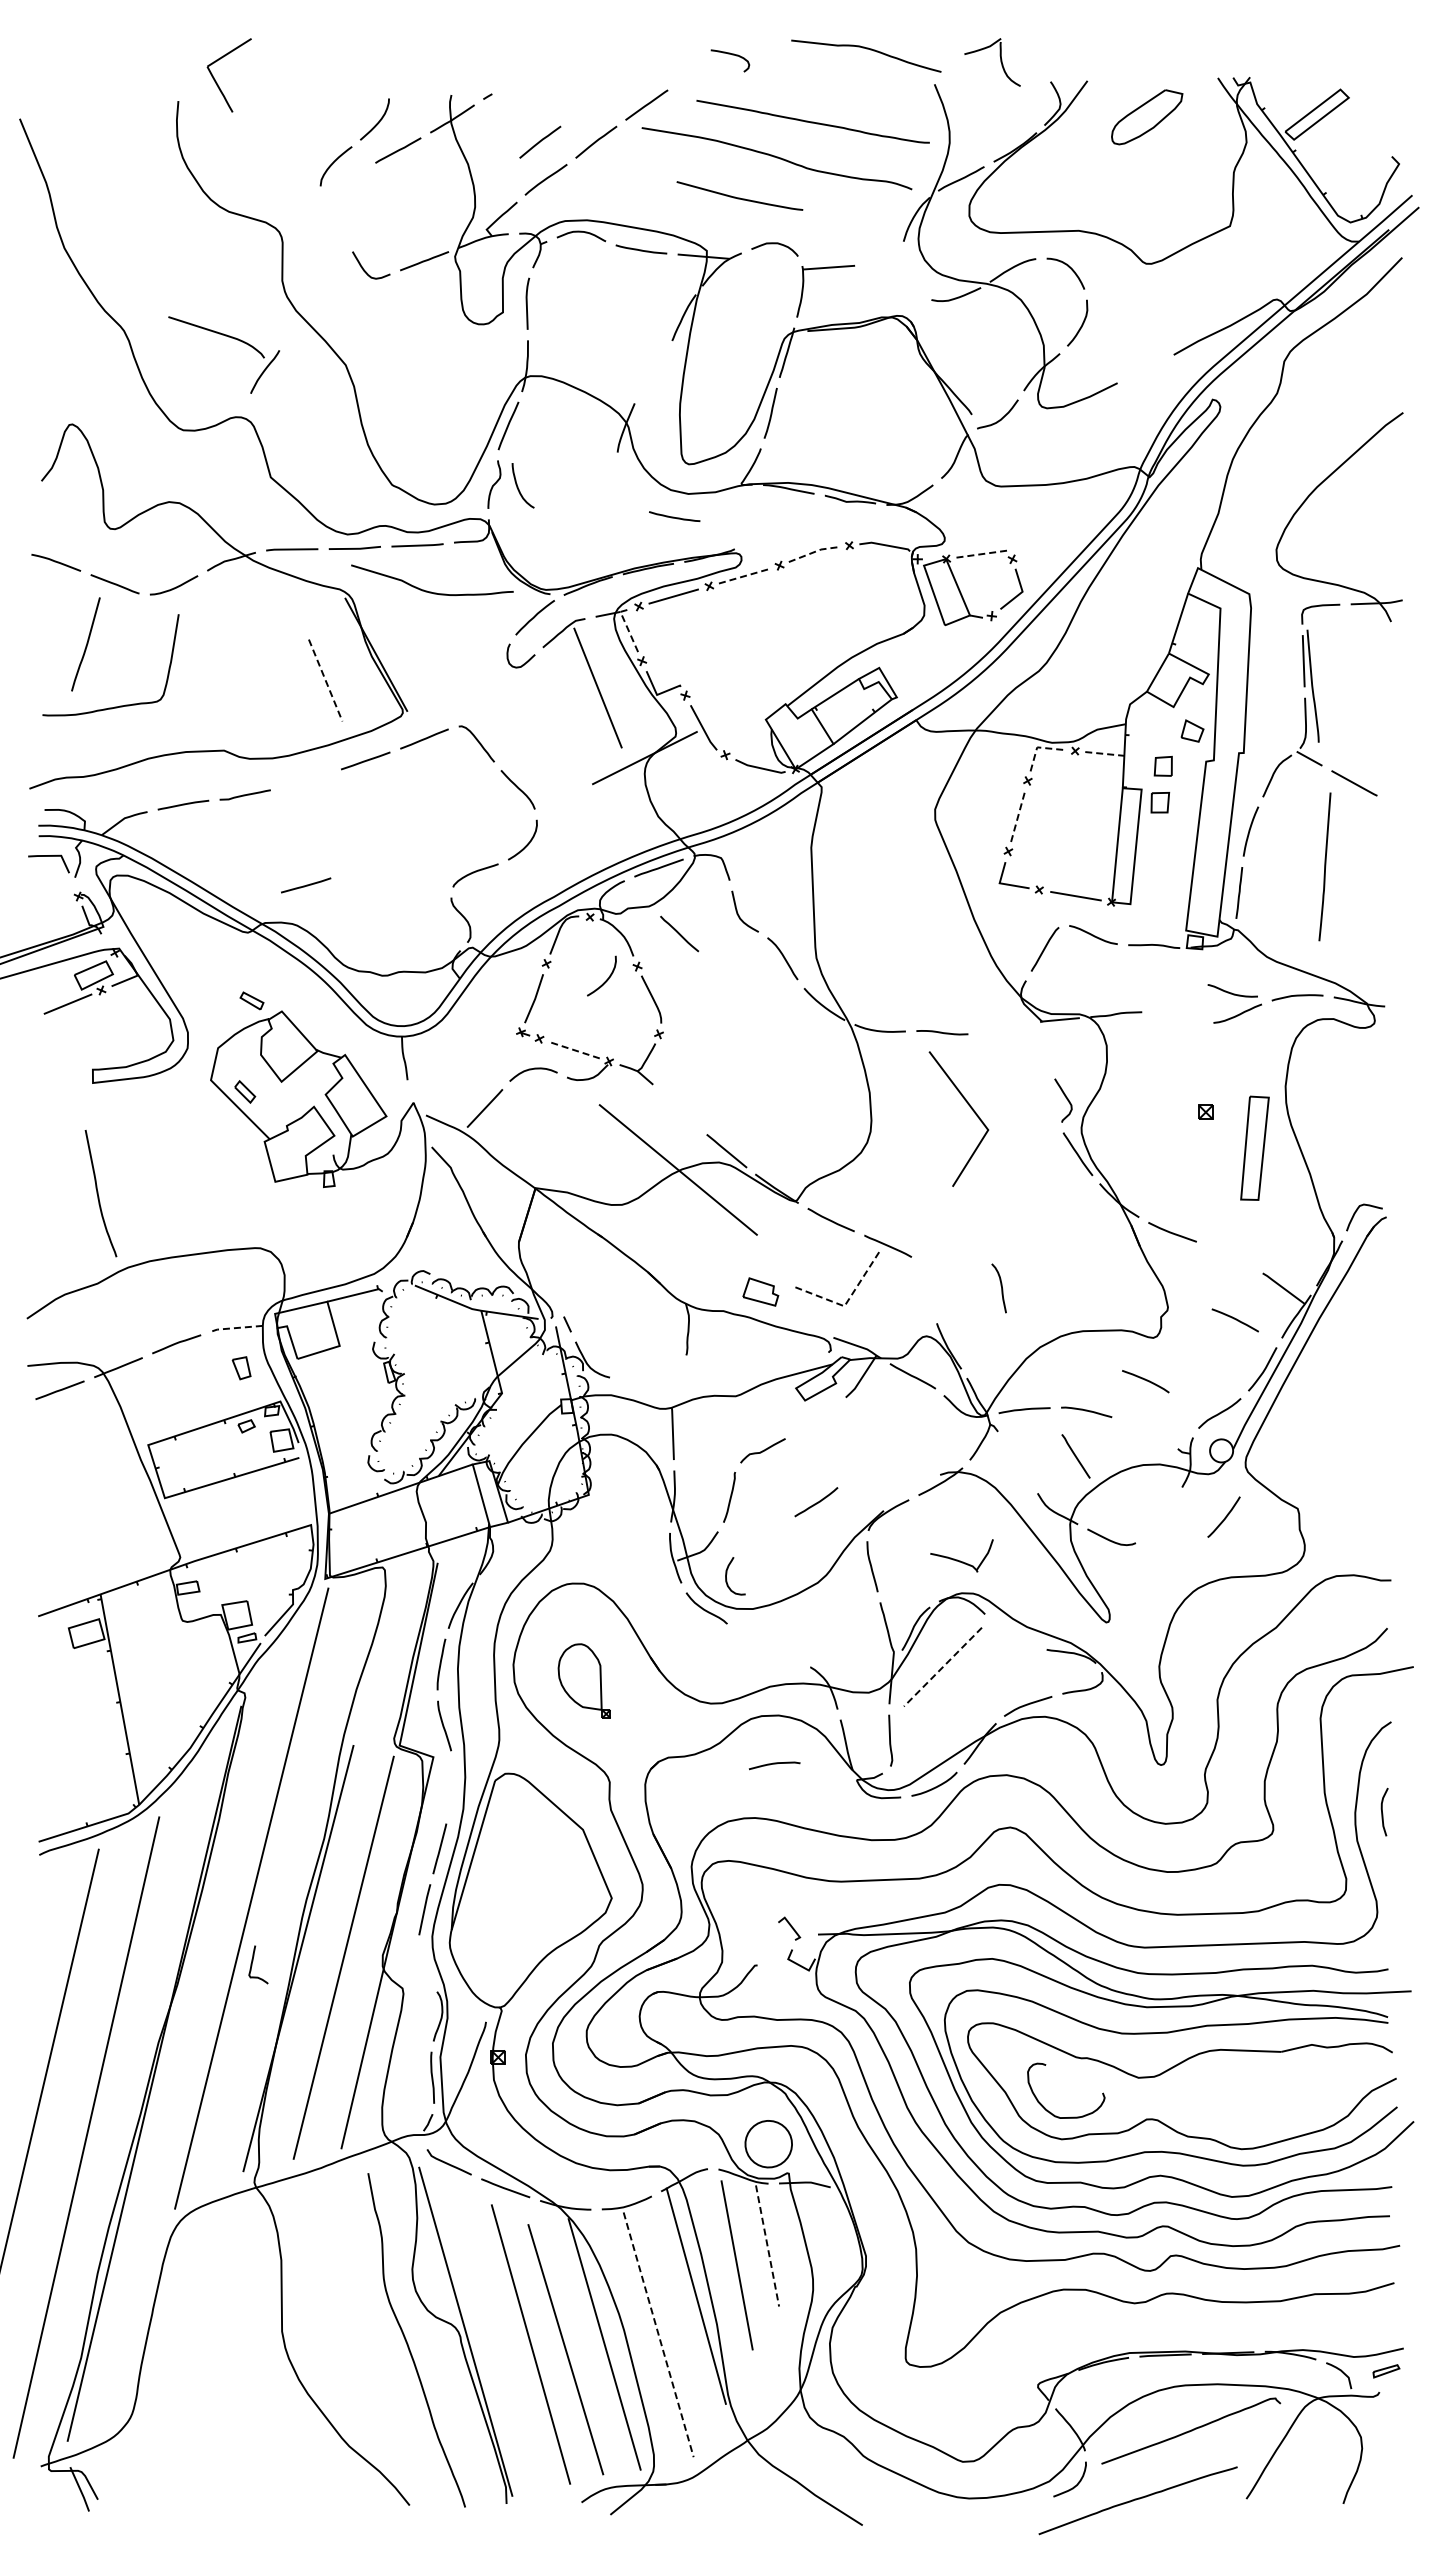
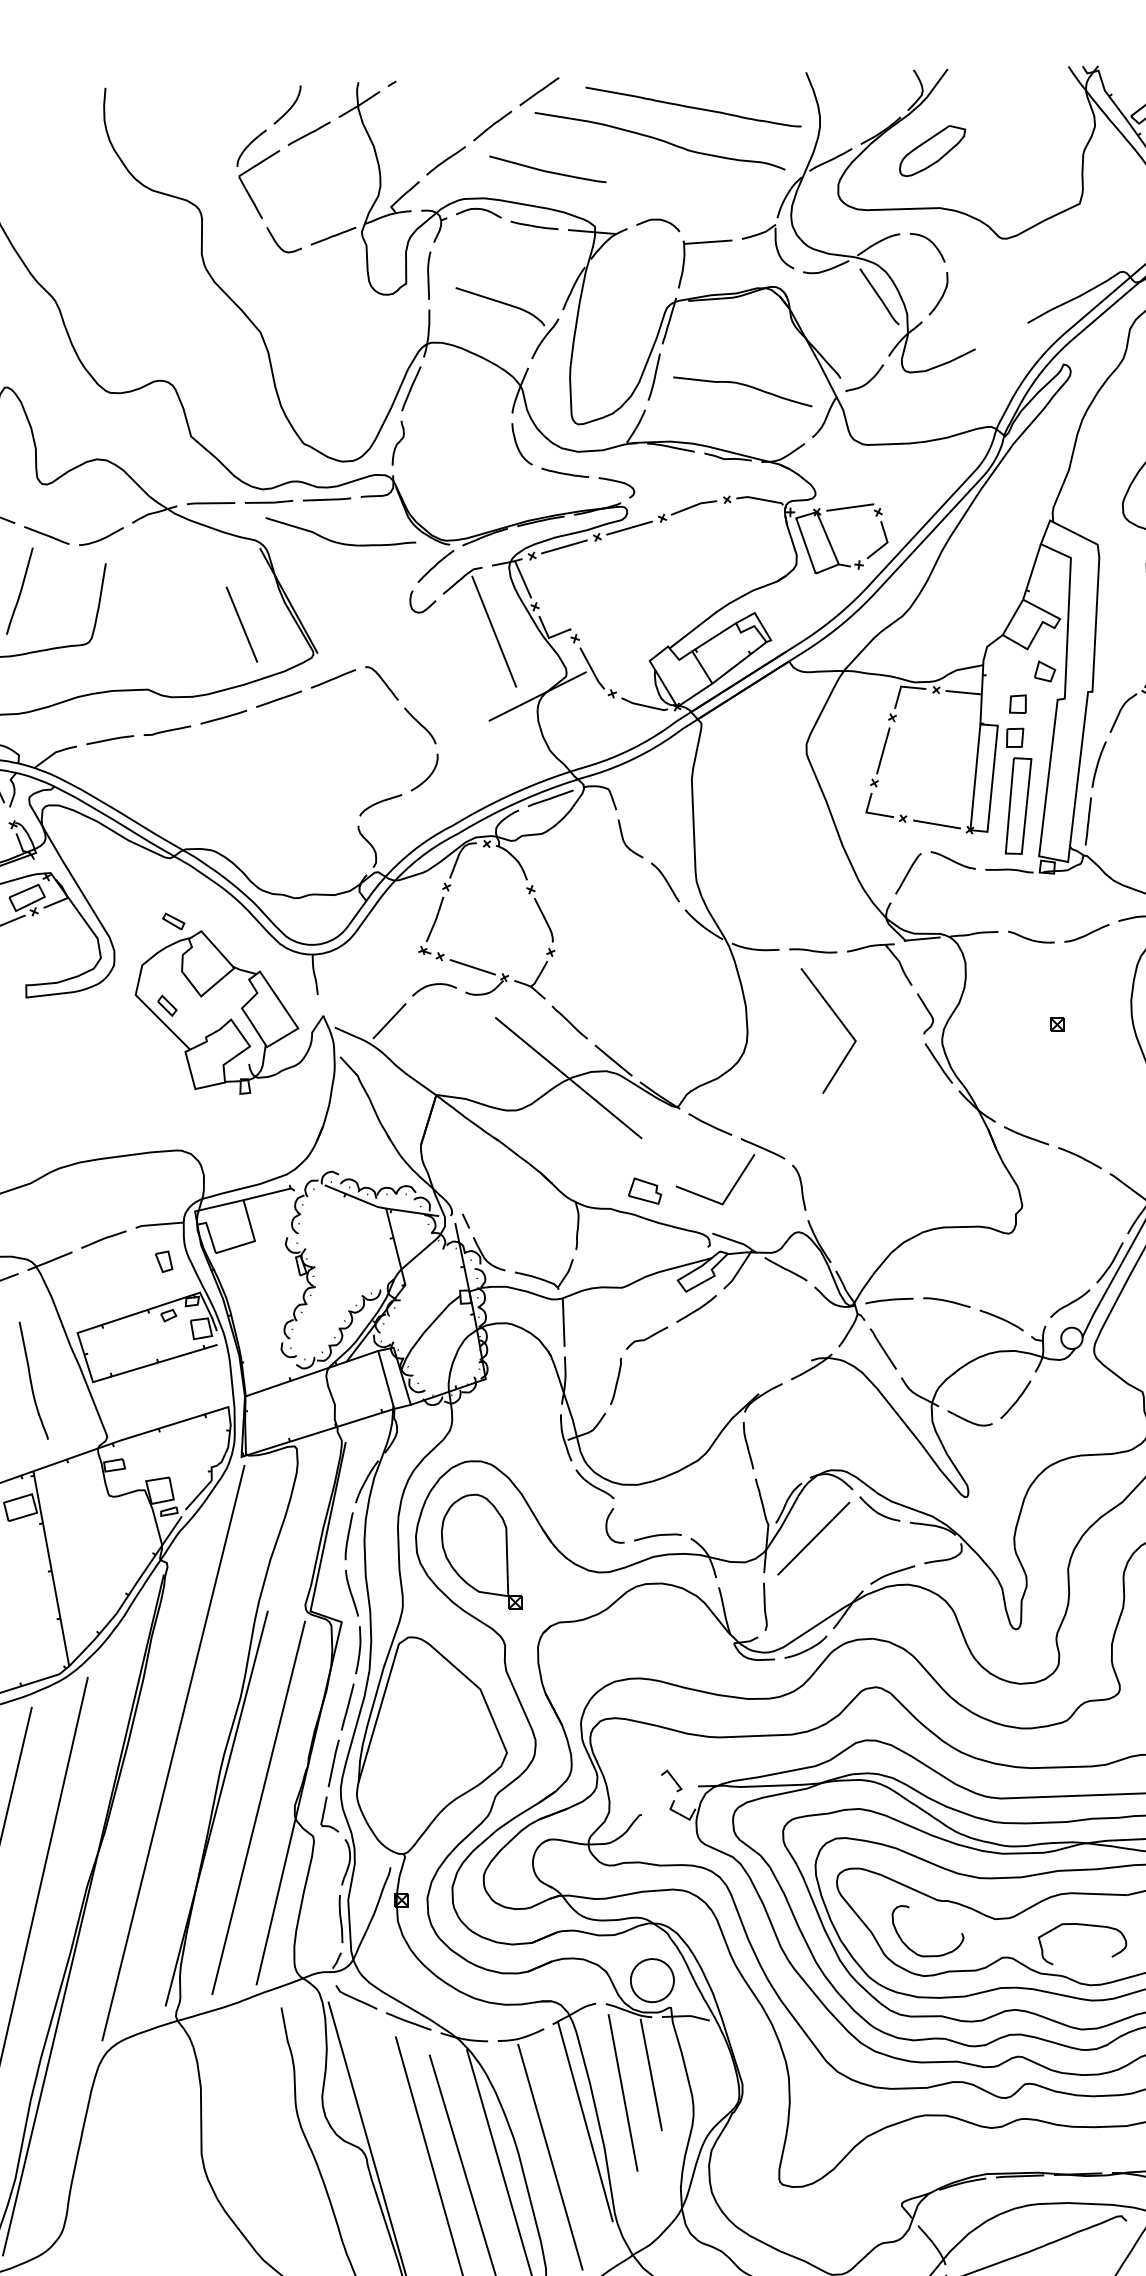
curve: (866, 49) -> (742, 385), moved
curve: (732, 55) -> (618, 482), moved
part: (1000, 62) -> (775, 246), moved
part: (217, 82) -> (248, 191), moved
part: (1147, 117) -> (932, 151), moved
line: (540, 141) -> (440, 125), removed
curve: (739, 197) -> (547, 170), moved
curve: (1013, 326) -> (879, 296), added
part: (228, 337) -> (511, 306), moved
curve: (518, 486) -> (517, 444), moved
line: (813, 552) -> (693, 506), dashed -> solid
line: (982, 554) -> (850, 507), dashed -> solid
line: (744, 576) -> (629, 528), dashed -> solid
line: (627, 627) -> (521, 575), dashed -> solid
line: (325, 680) -> (241, 624), dashed -> solid
line: (1038, 747) -> (902, 686), dashed -> solid
line: (1104, 753) -> (963, 692), dashed -> solid
line: (1018, 816) -> (883, 750), dashed -> solid
line: (306, 885) -> (224, 717), moved
line: (679, 933) -> (569, 1022), moved
curve: (606, 979) -> (502, 901), removed
curve: (1231, 992) -> (1030, 938), moved
part: (1026, 1035) -> (891, 953), added
line: (574, 1050) -> (472, 967), dashed -> solid
part: (1254, 1147) -> (1018, 805), moved
curve: (98, 1193) -> (31, 1380), moved
curve: (1000, 1286) -> (800, 1186), moved
line: (846, 1302) -> (724, 1200), dashed -> solid
curve: (1234, 1319) -> (1079, 1157), moved
line: (236, 1328) -> (159, 1224), dashed -> solid
curve: (1145, 1380) -> (1001, 1319), moved
line: (1075, 1456) -> (882, 1349), moved
curve: (816, 1502) -> (696, 1309), moved
curve: (1224, 1517) -> (1016, 1400), moved
part: (961, 1555) -> (543, 1274), moved
curve: (727, 1574) -> (607, 1524), moved
curve: (1011, 1637) -> (877, 1511), added
line: (942, 1667) -> (813, 1539), dashed -> solid
part: (584, 1680) -> (481, 1551), size x1.67
curve: (774, 1764) -> (657, 1536), moved
curve: (452, 1787) -> (359, 1650), added
curve: (253, 1961) -> (325, 1811), moved
curve: (1238, 2085) -> (1087, 1926), added
line: (767, 2245) -> (651, 2074), dashed -> solid
line: (658, 2335) -> (550, 2157), dashed -> solid

